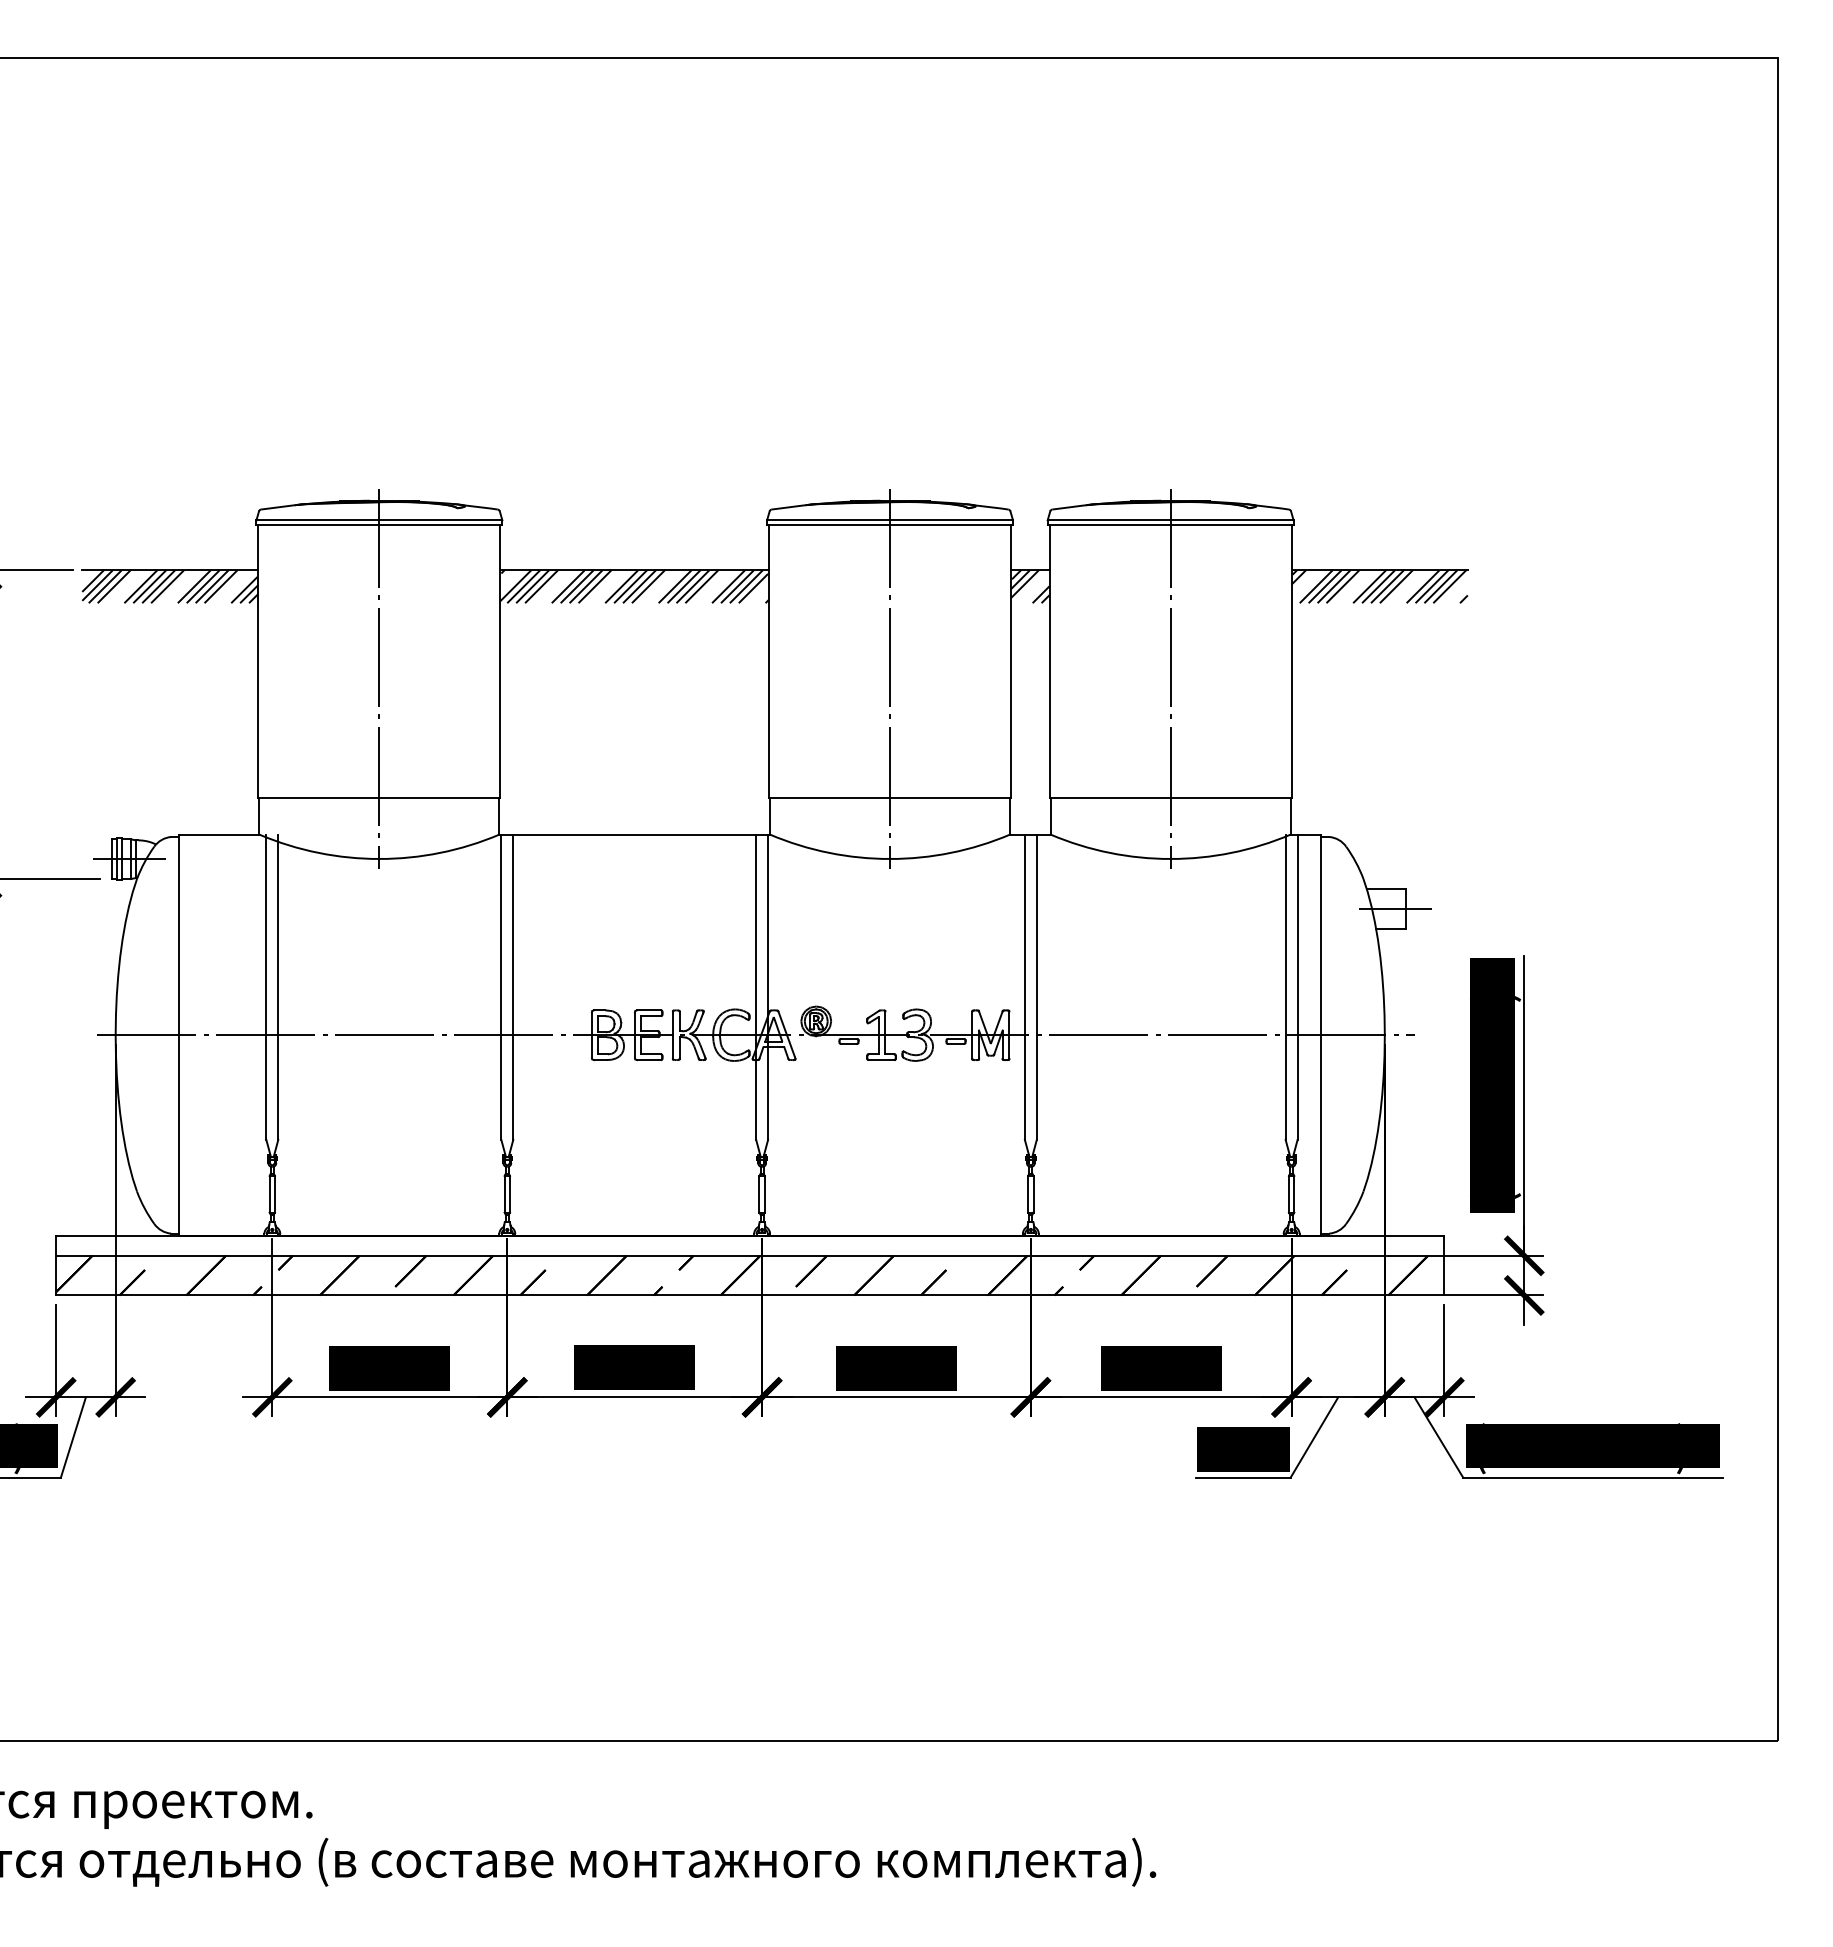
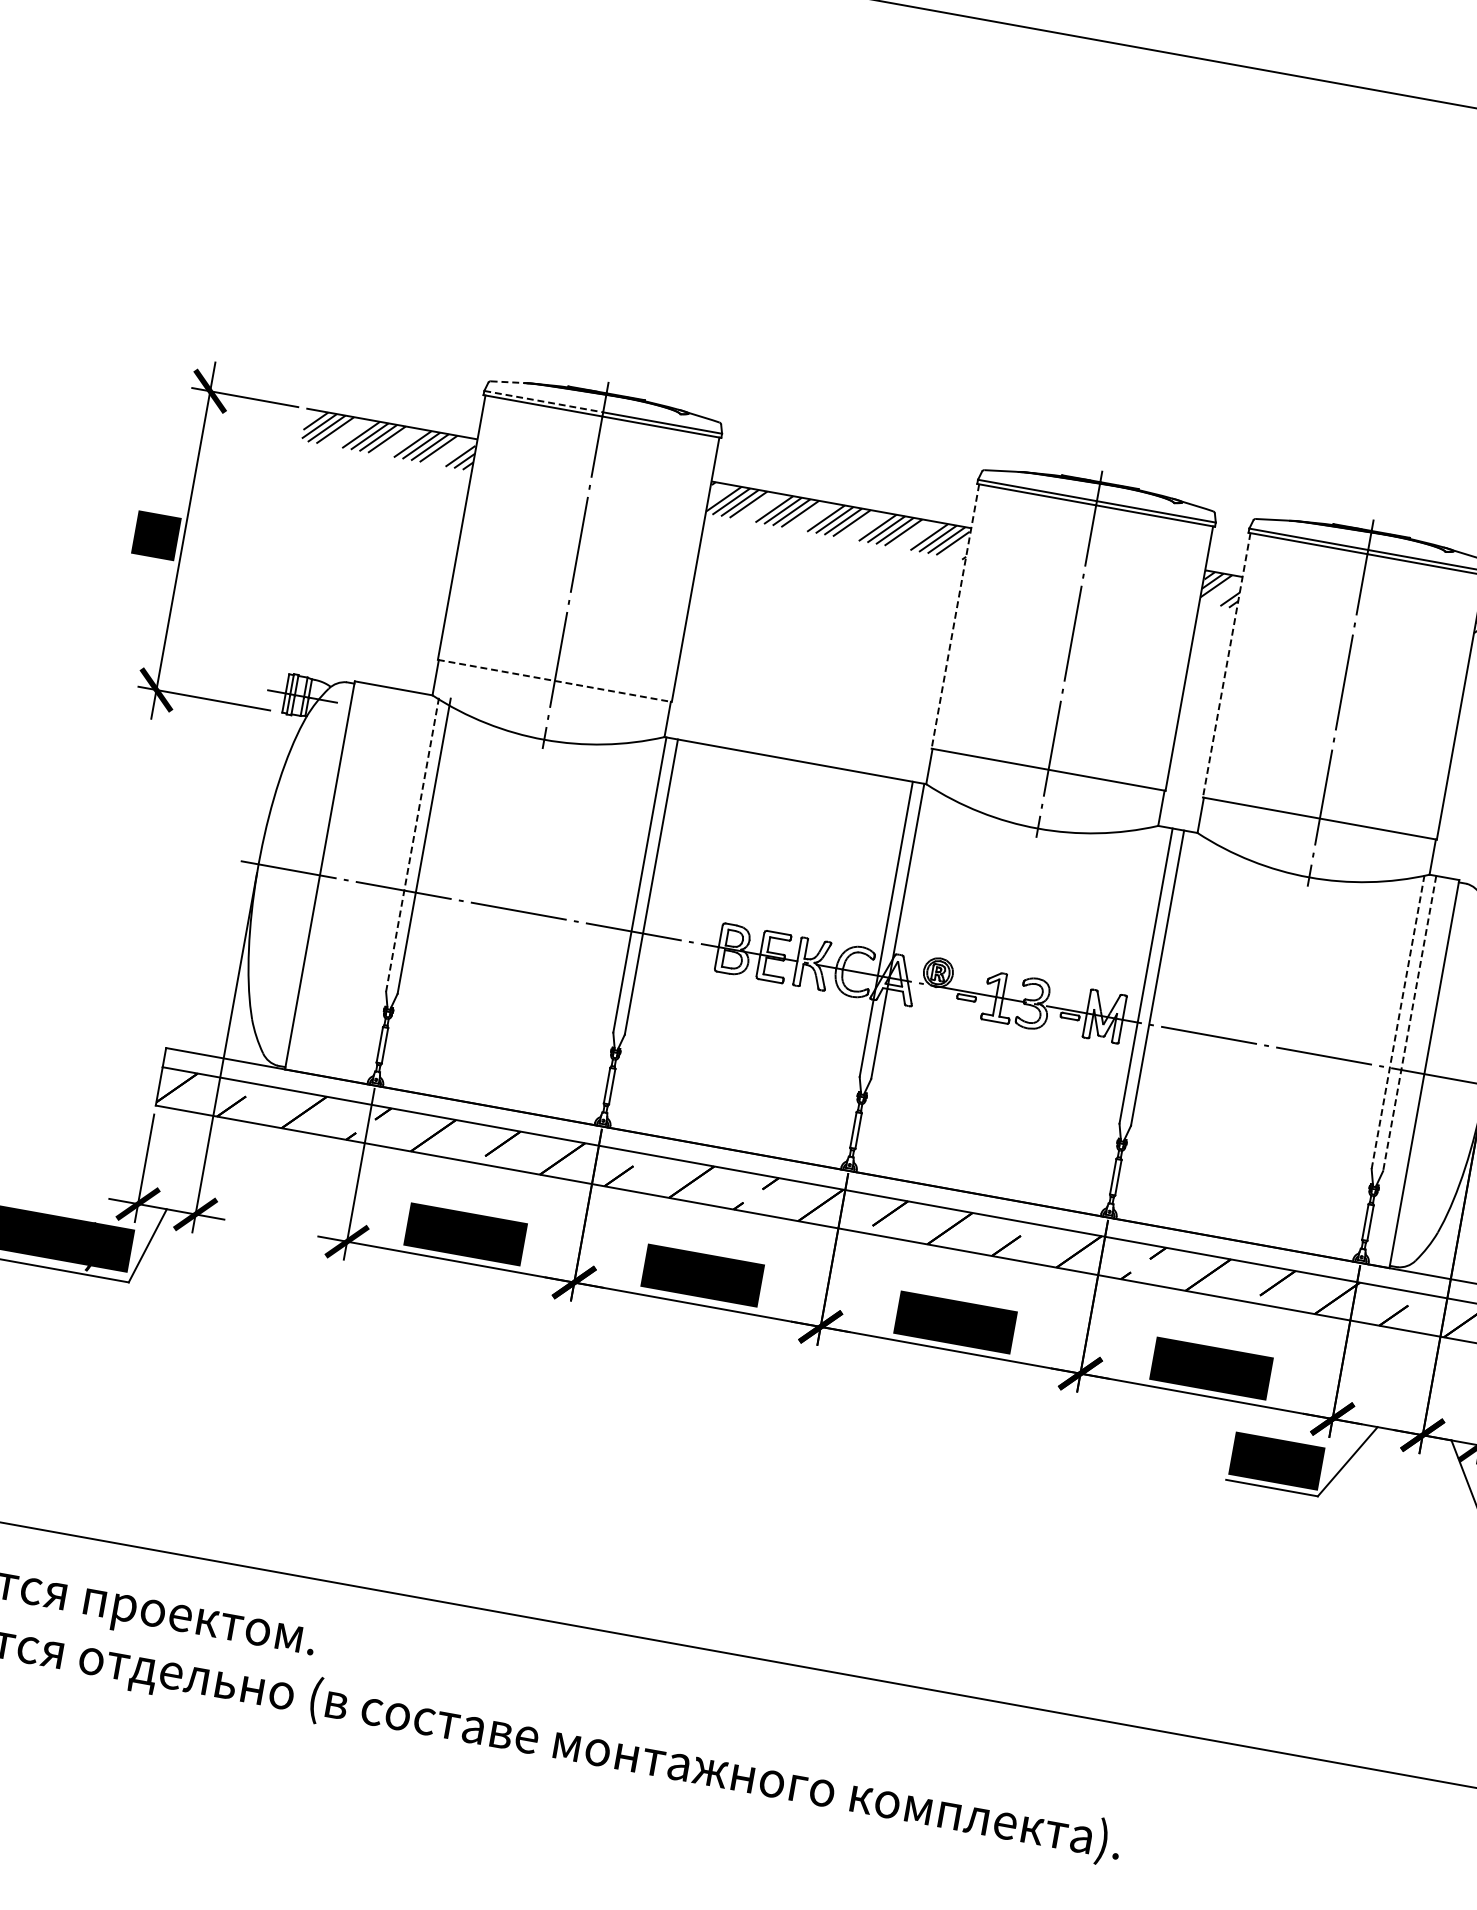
line: (281, 506) -> (510, 381), solid -> dashed
line: (318, 520) -> (544, 401), solid -> dashed
line: (769, 661) -> (955, 616), solid -> dashed
line: (1049, 661) -> (1226, 665), solid -> dashed
line: (379, 798) -> (554, 681), solid -> dashed
line: (266, 987) -> (412, 844), solid -> dashed
line: (1285, 987) -> (1397, 1021), solid -> dashed
line: (1297, 987) -> (1409, 1023), solid -> dashed

